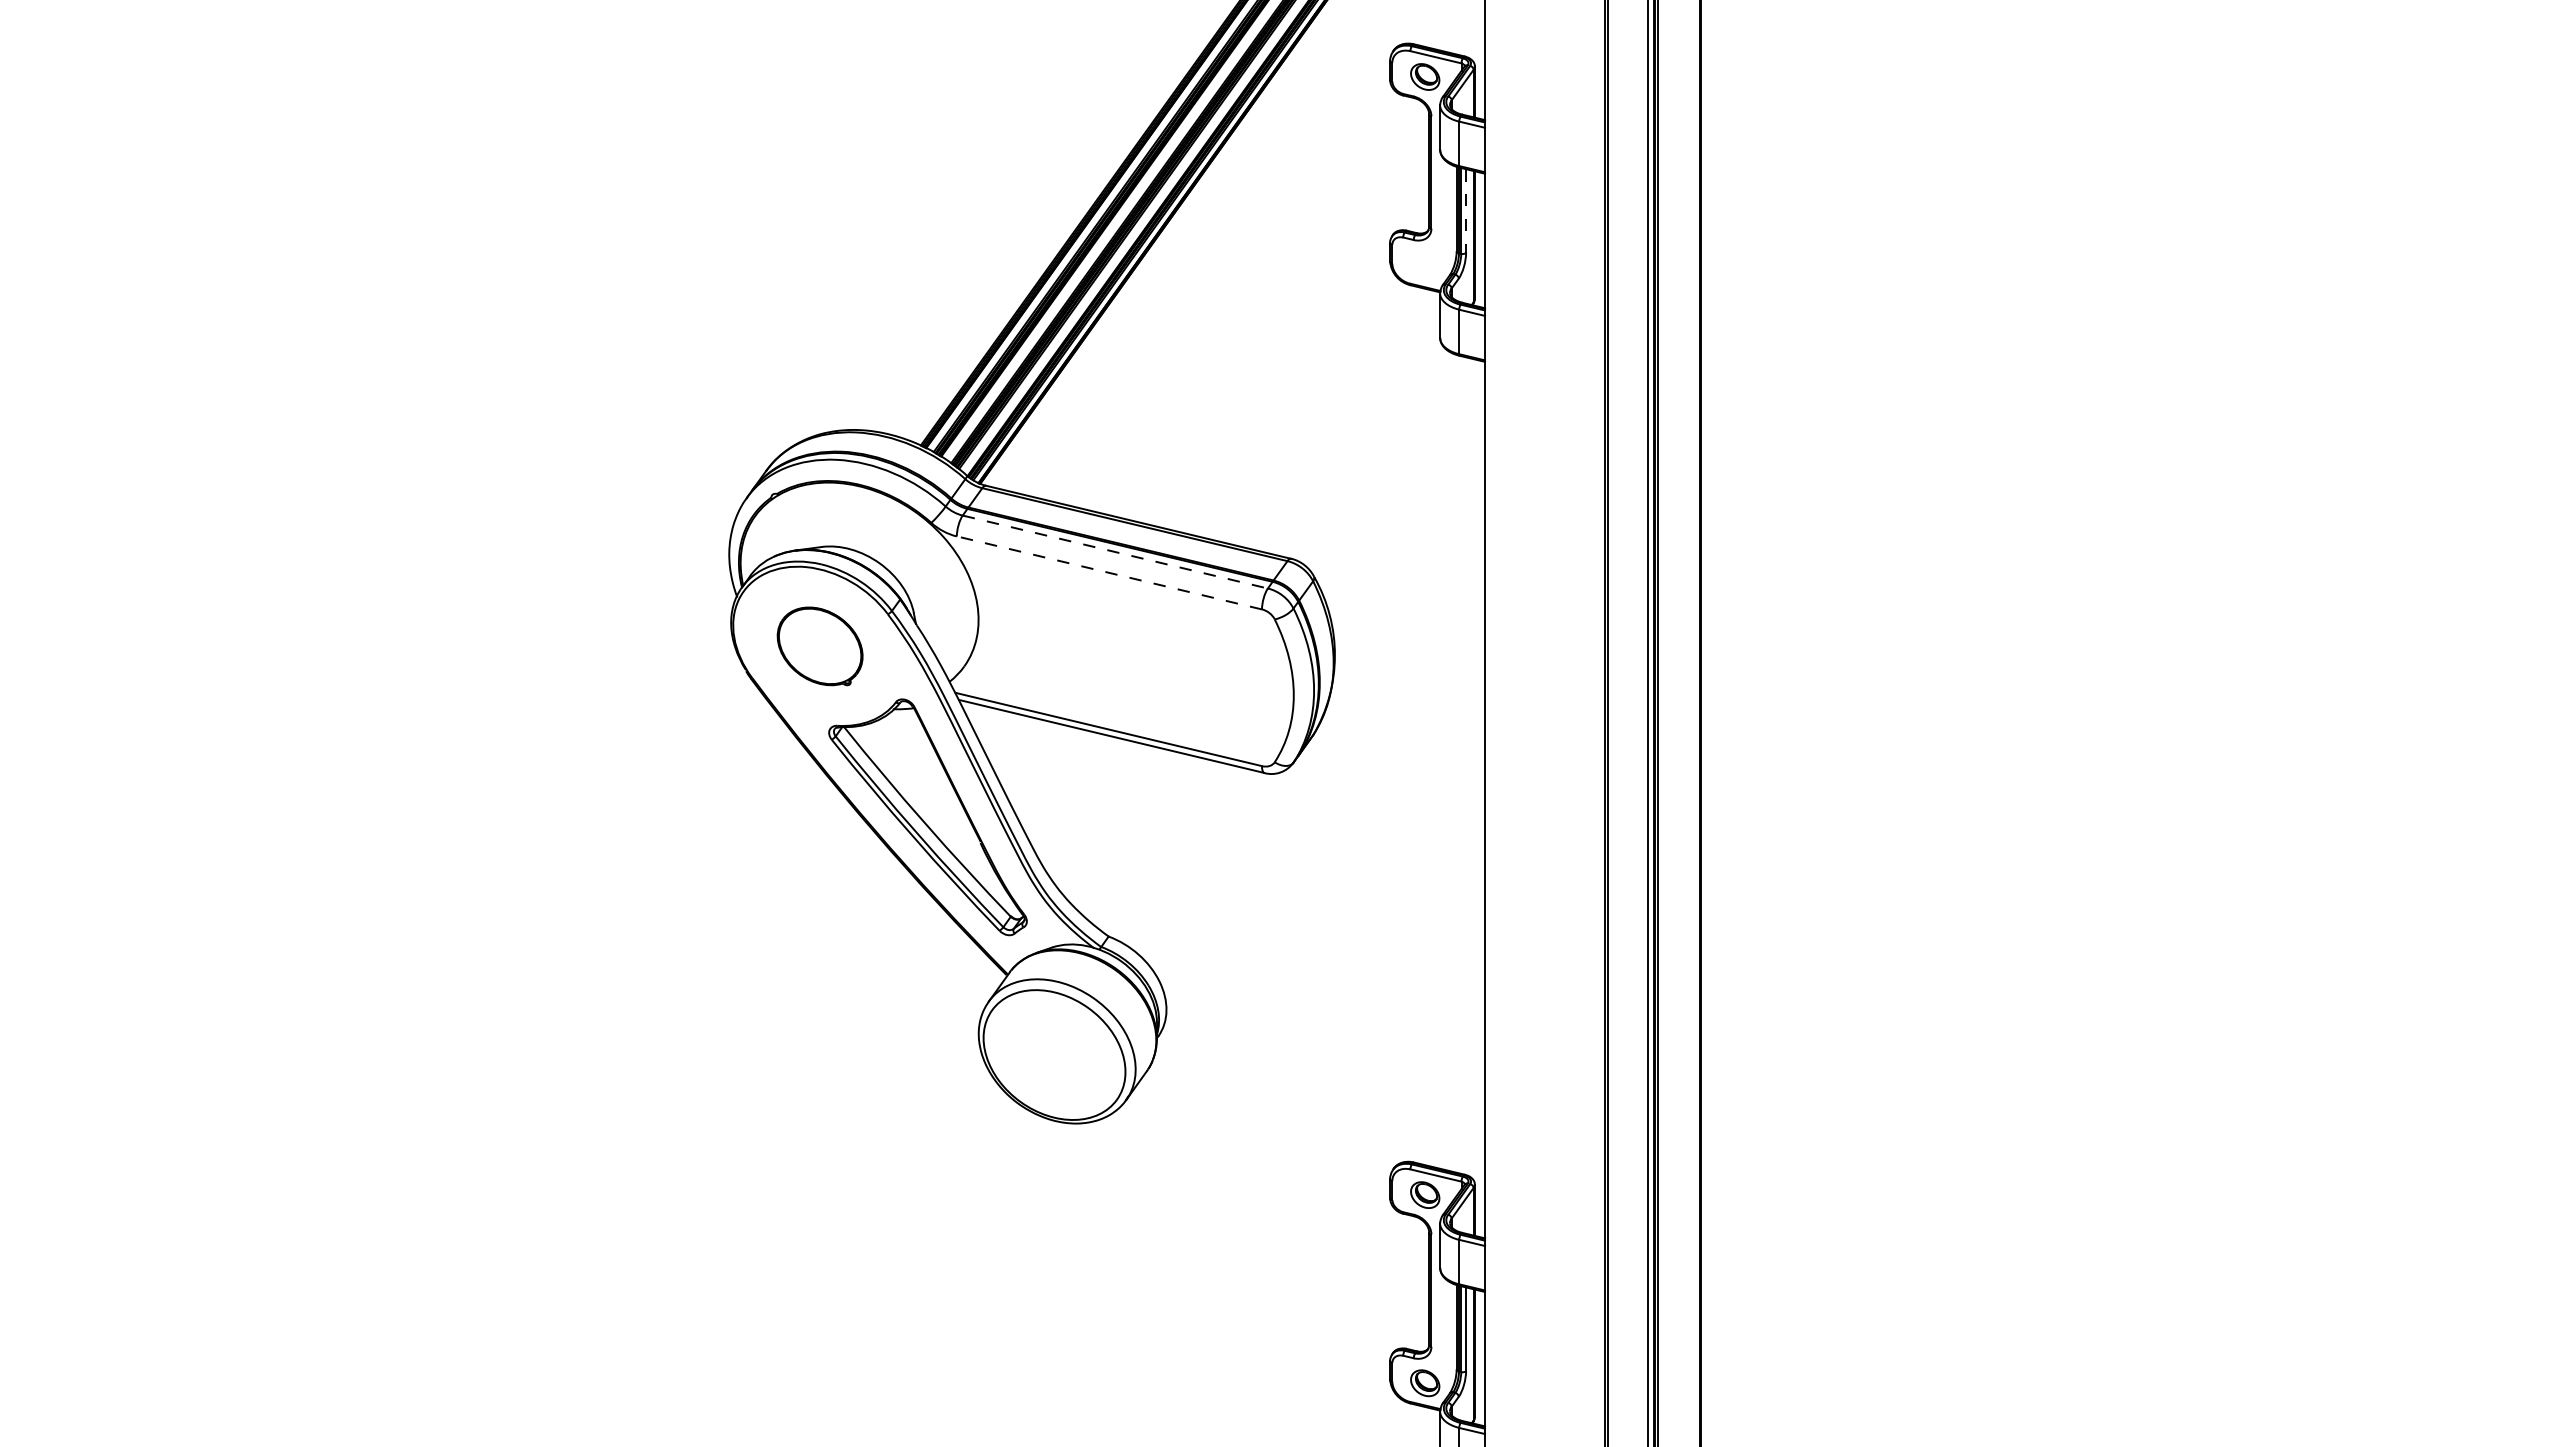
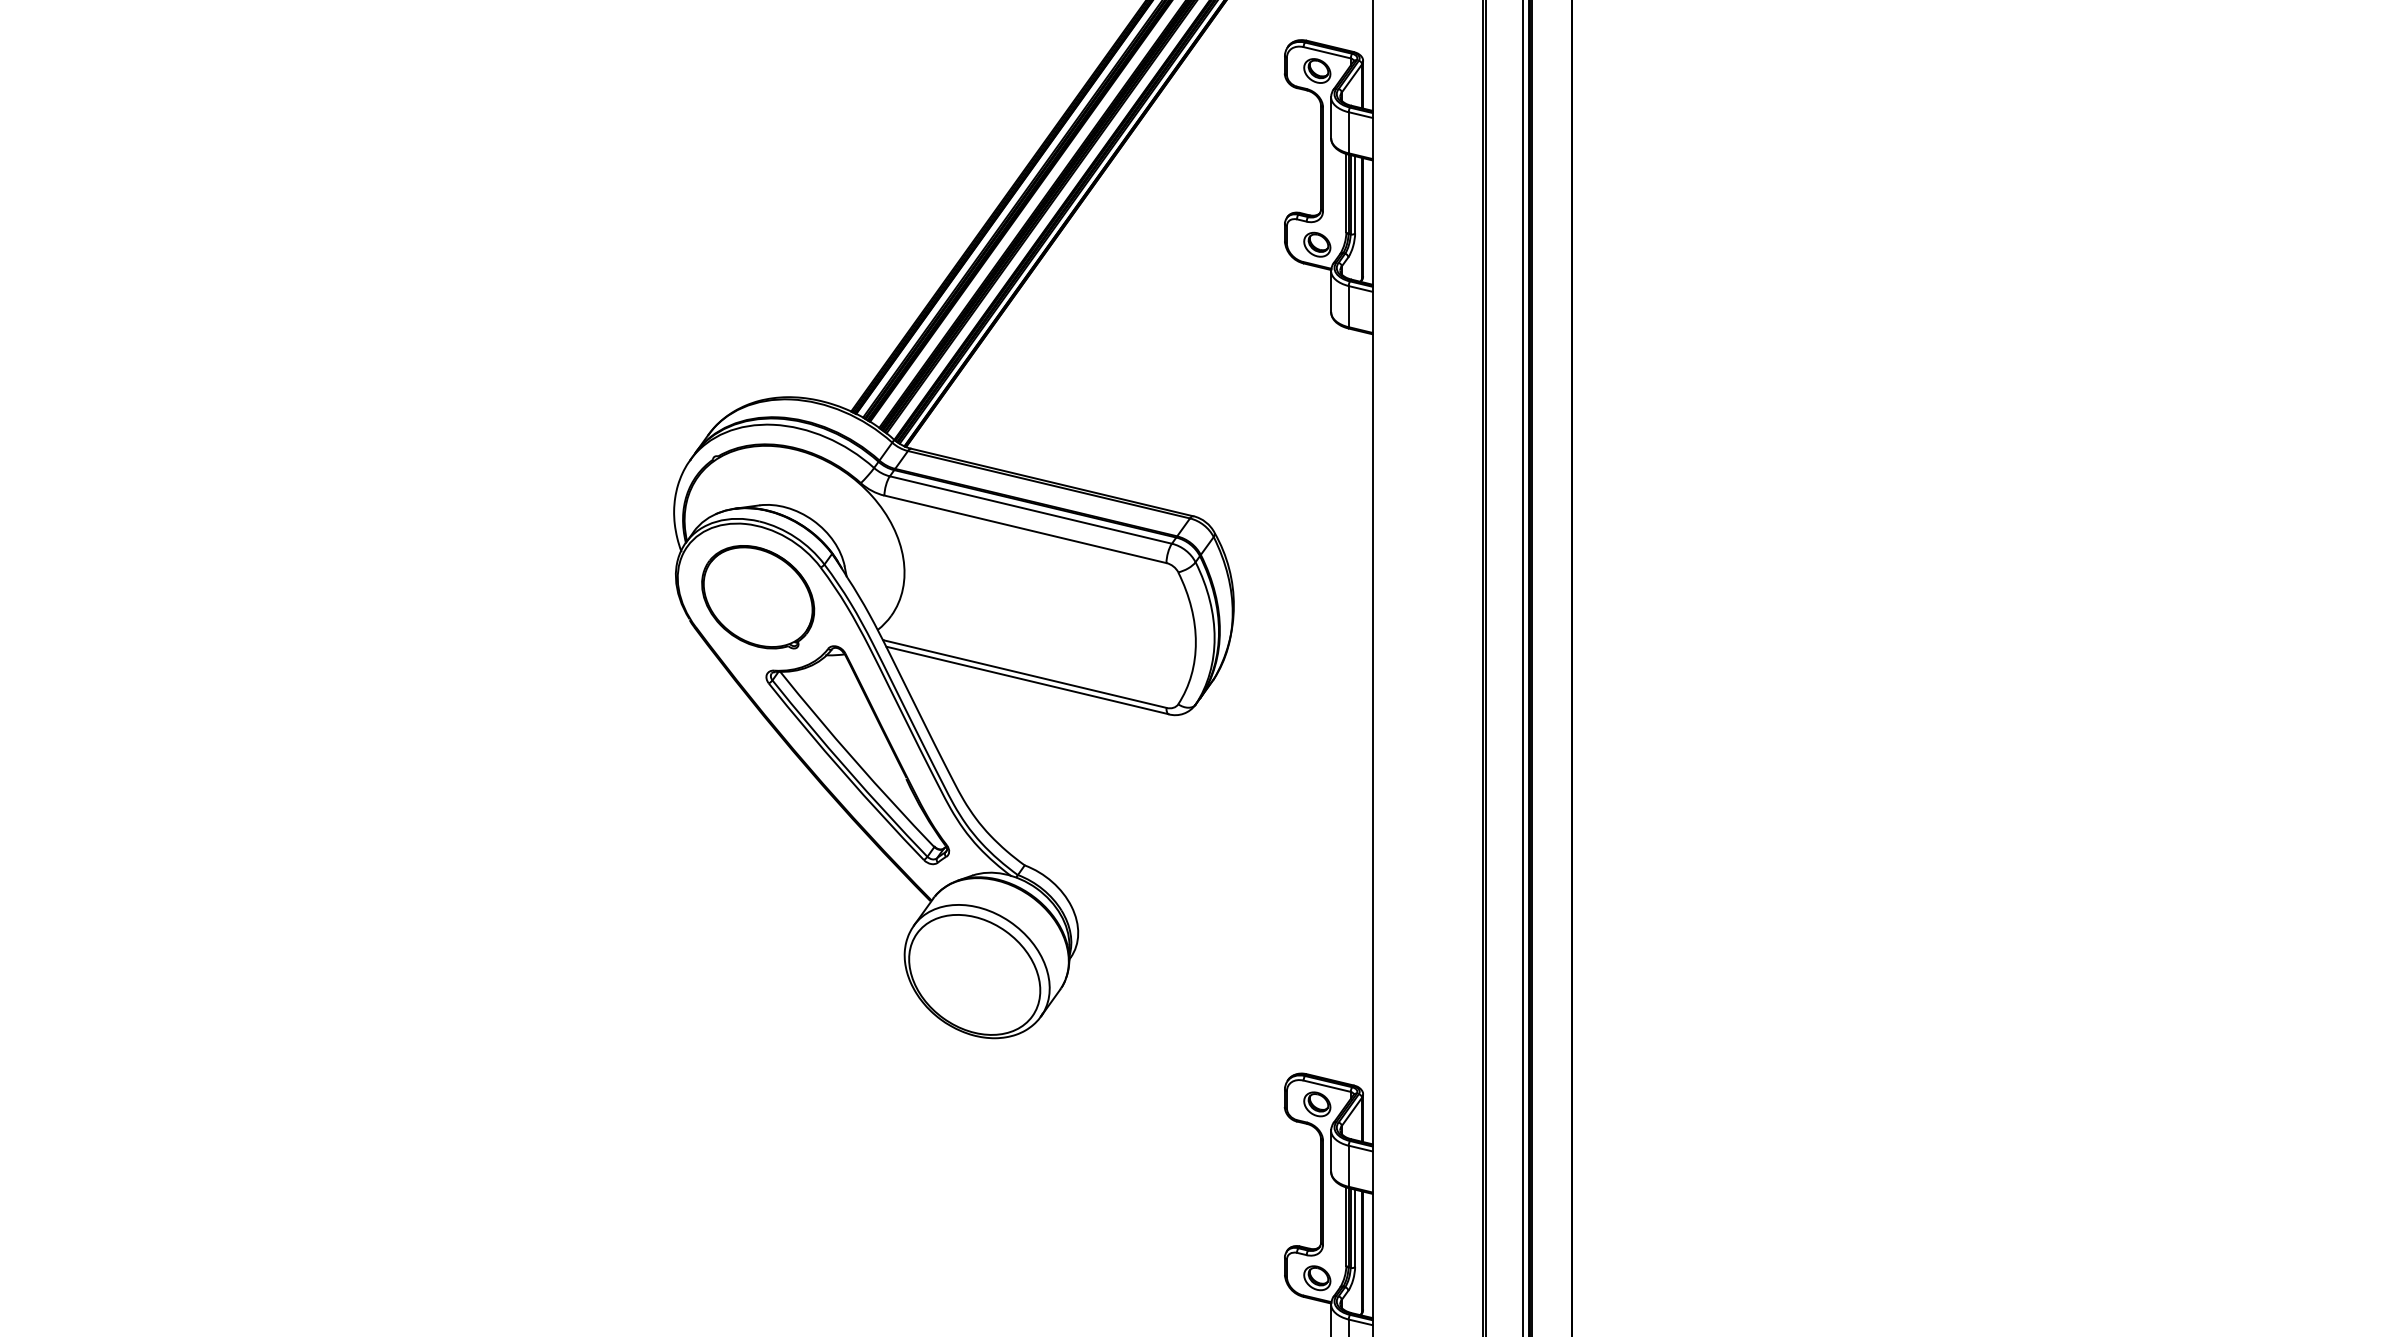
line: (1466, 210) -> (1355, 194), dashed -> solid
part: (1425, 264) -> (1317, 244), added
line: (1115, 552) -> (1031, 510), dashed -> solid
line: (1109, 572) -> (1025, 528), dashed -> solid
part: (819, 646) -> (757, 597), size x1.43

